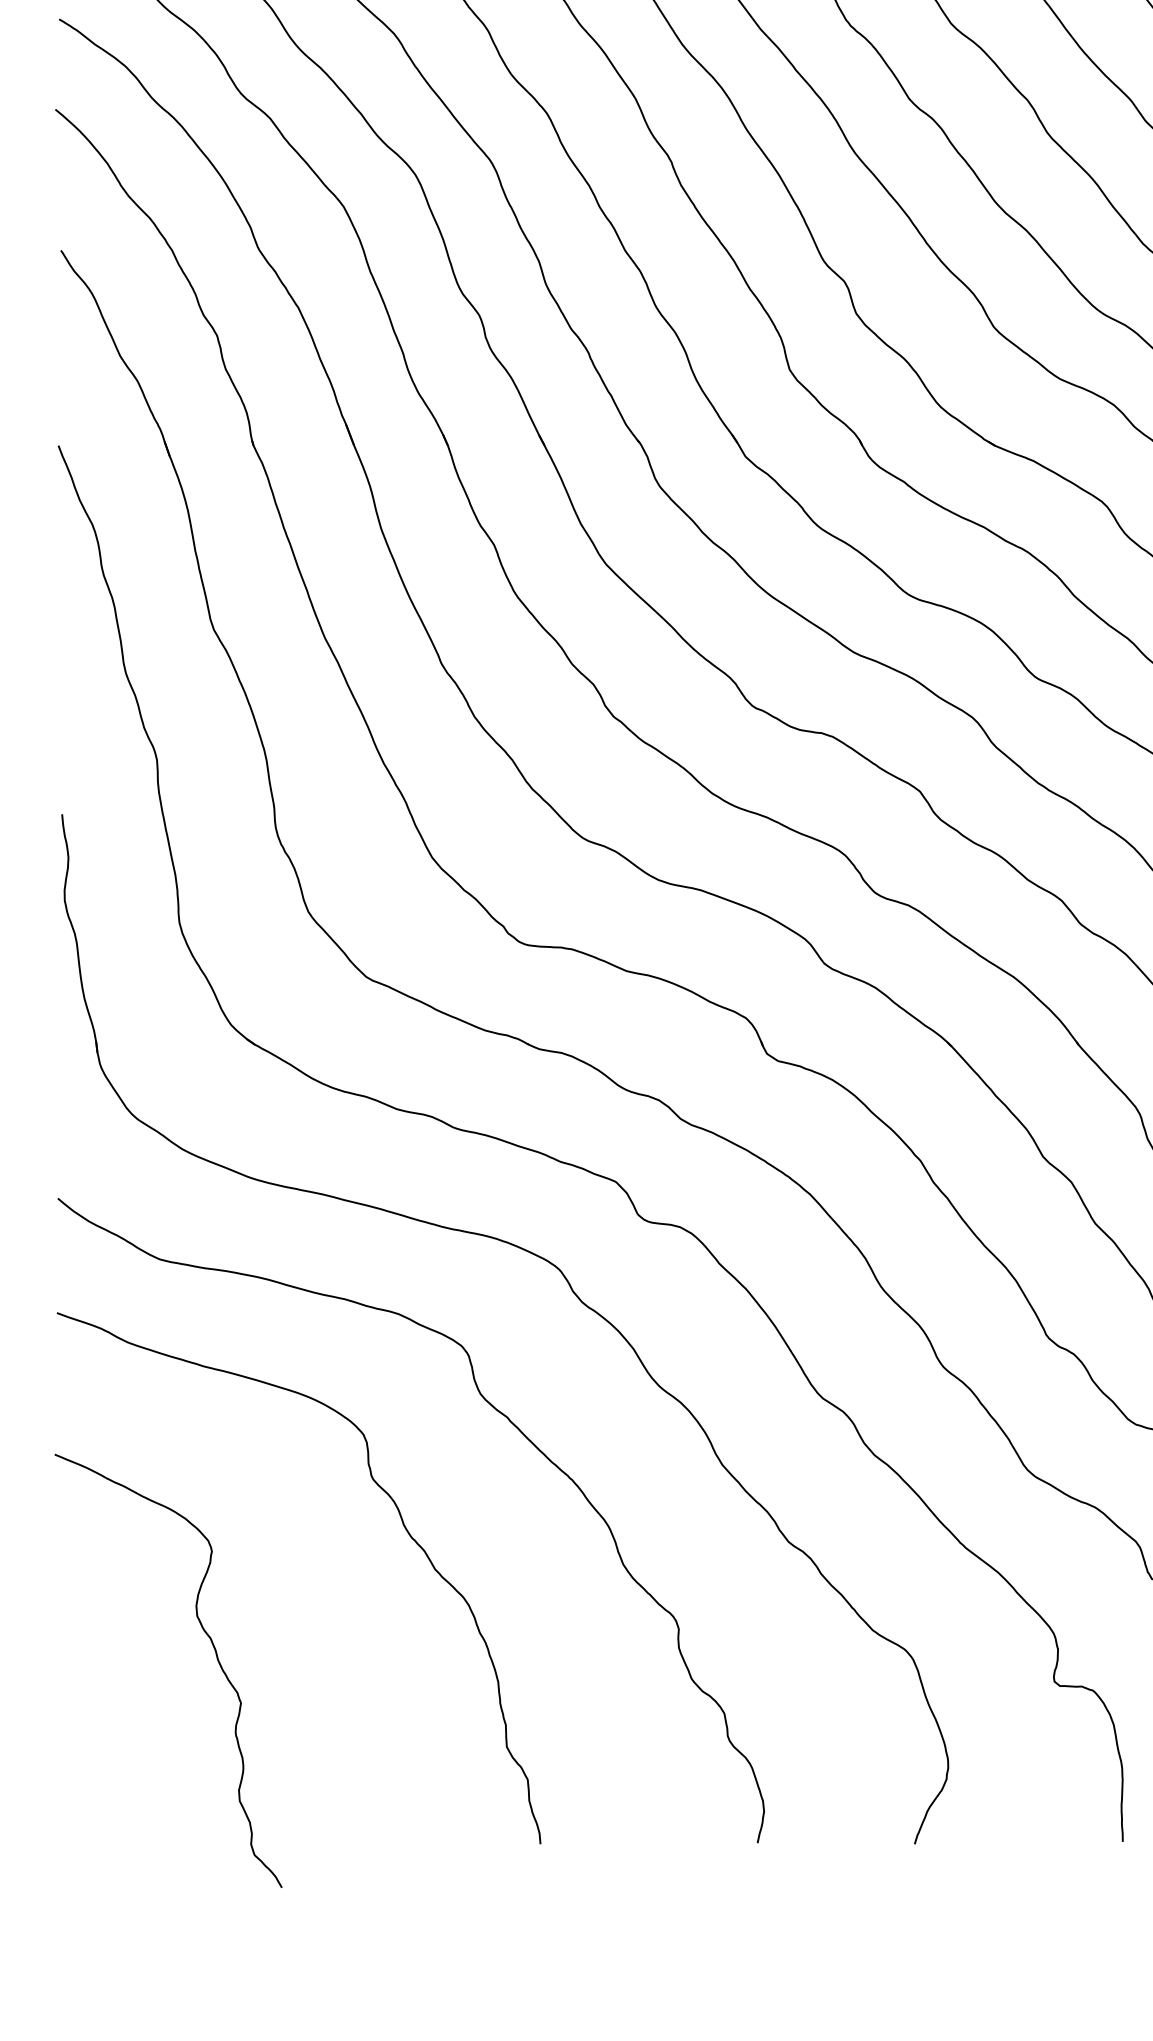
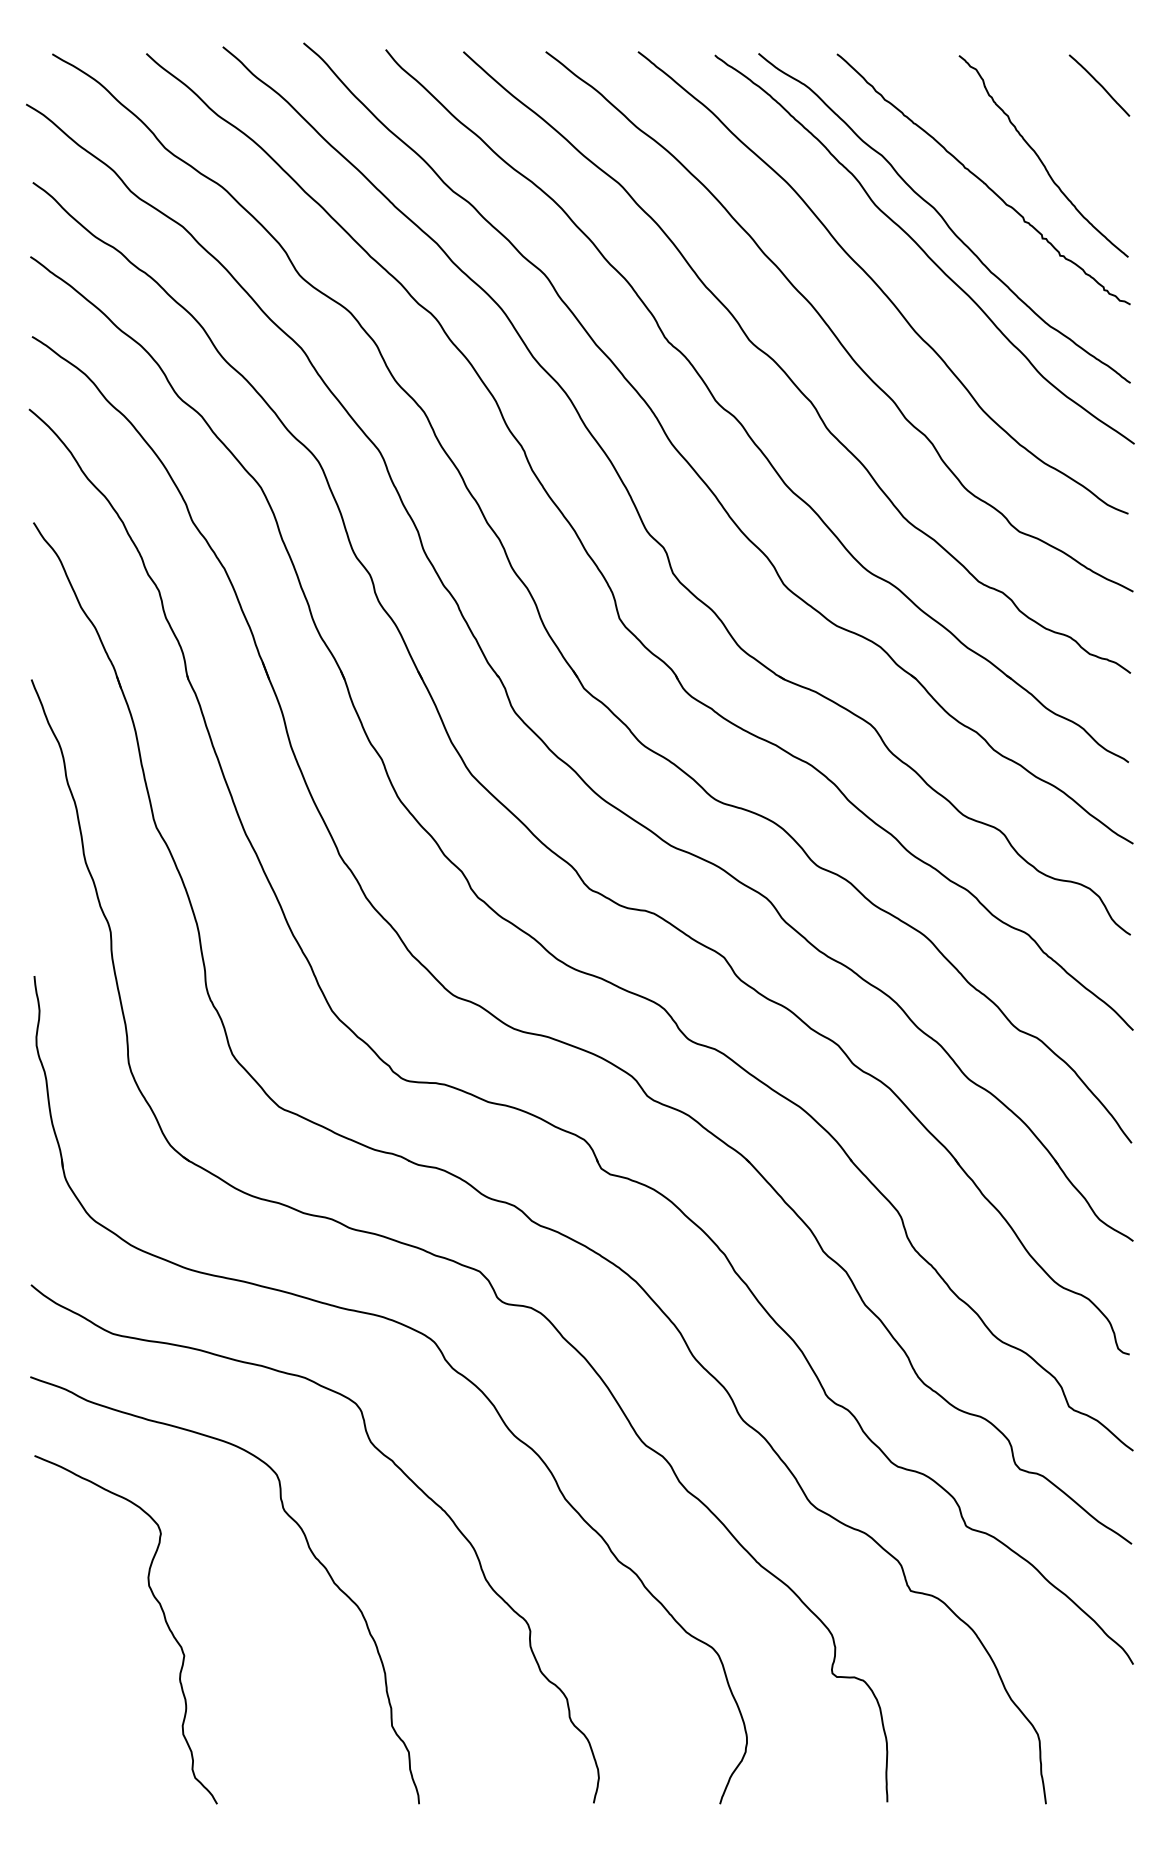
curve: (216, 1659) -> (164, 1620), moved

